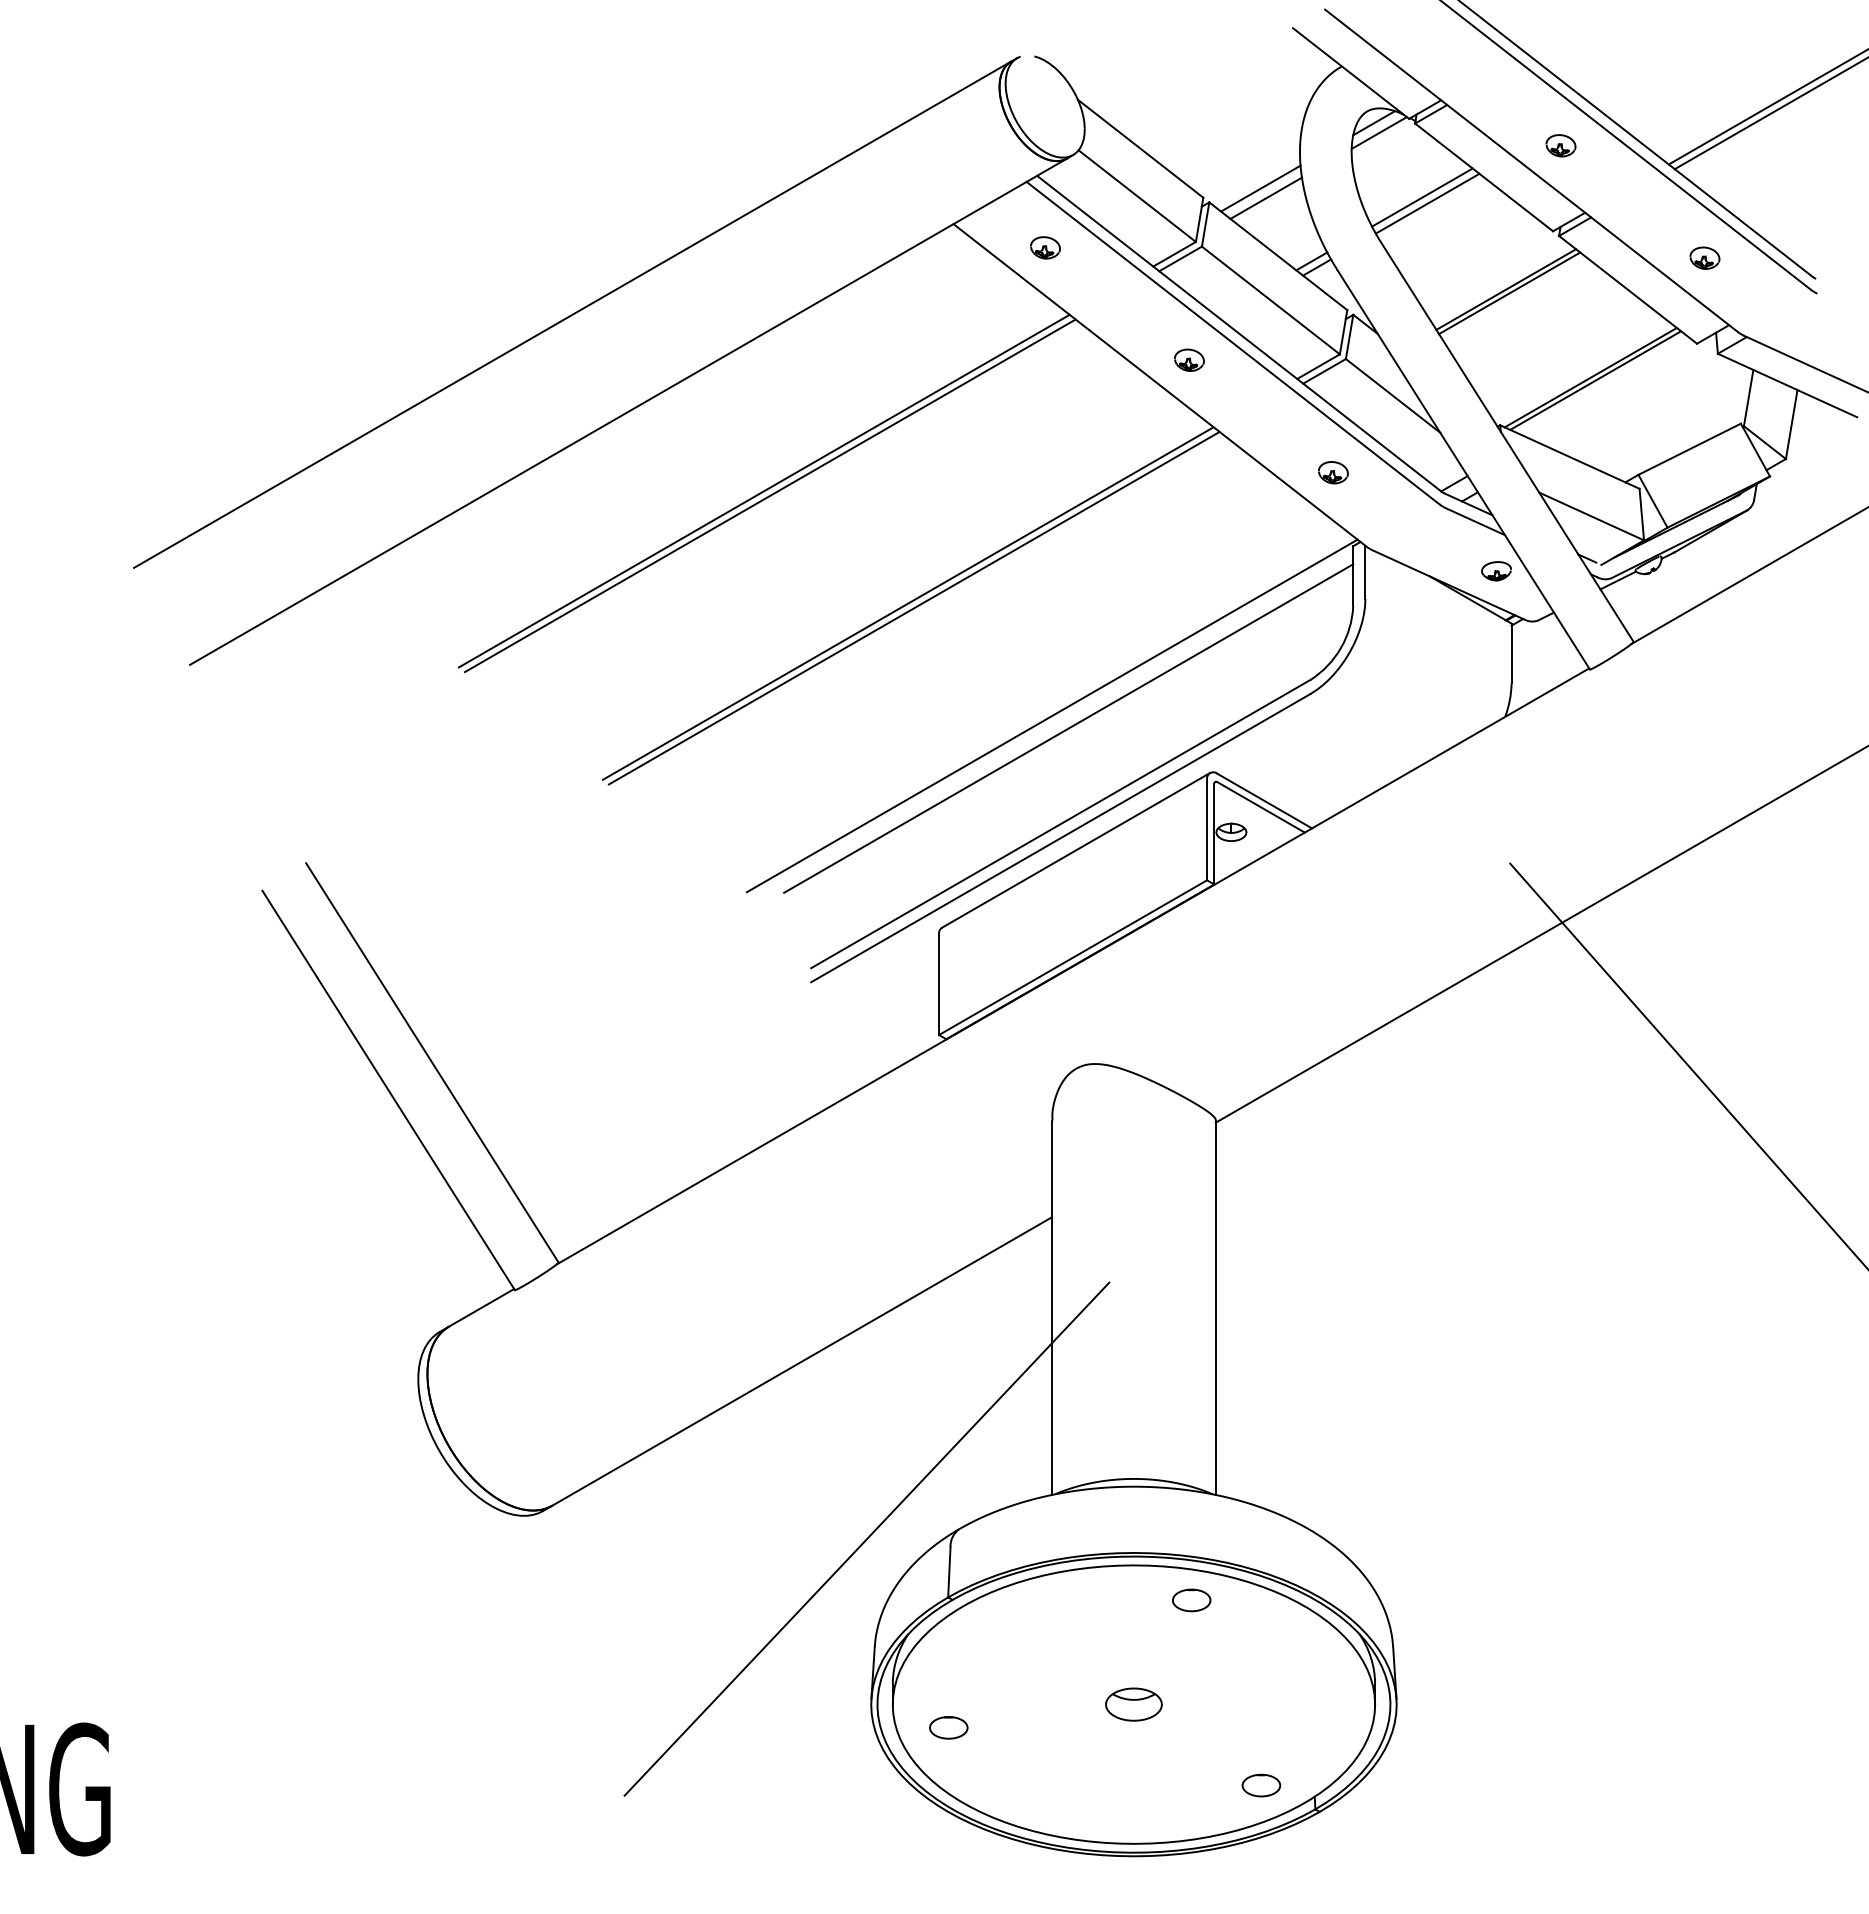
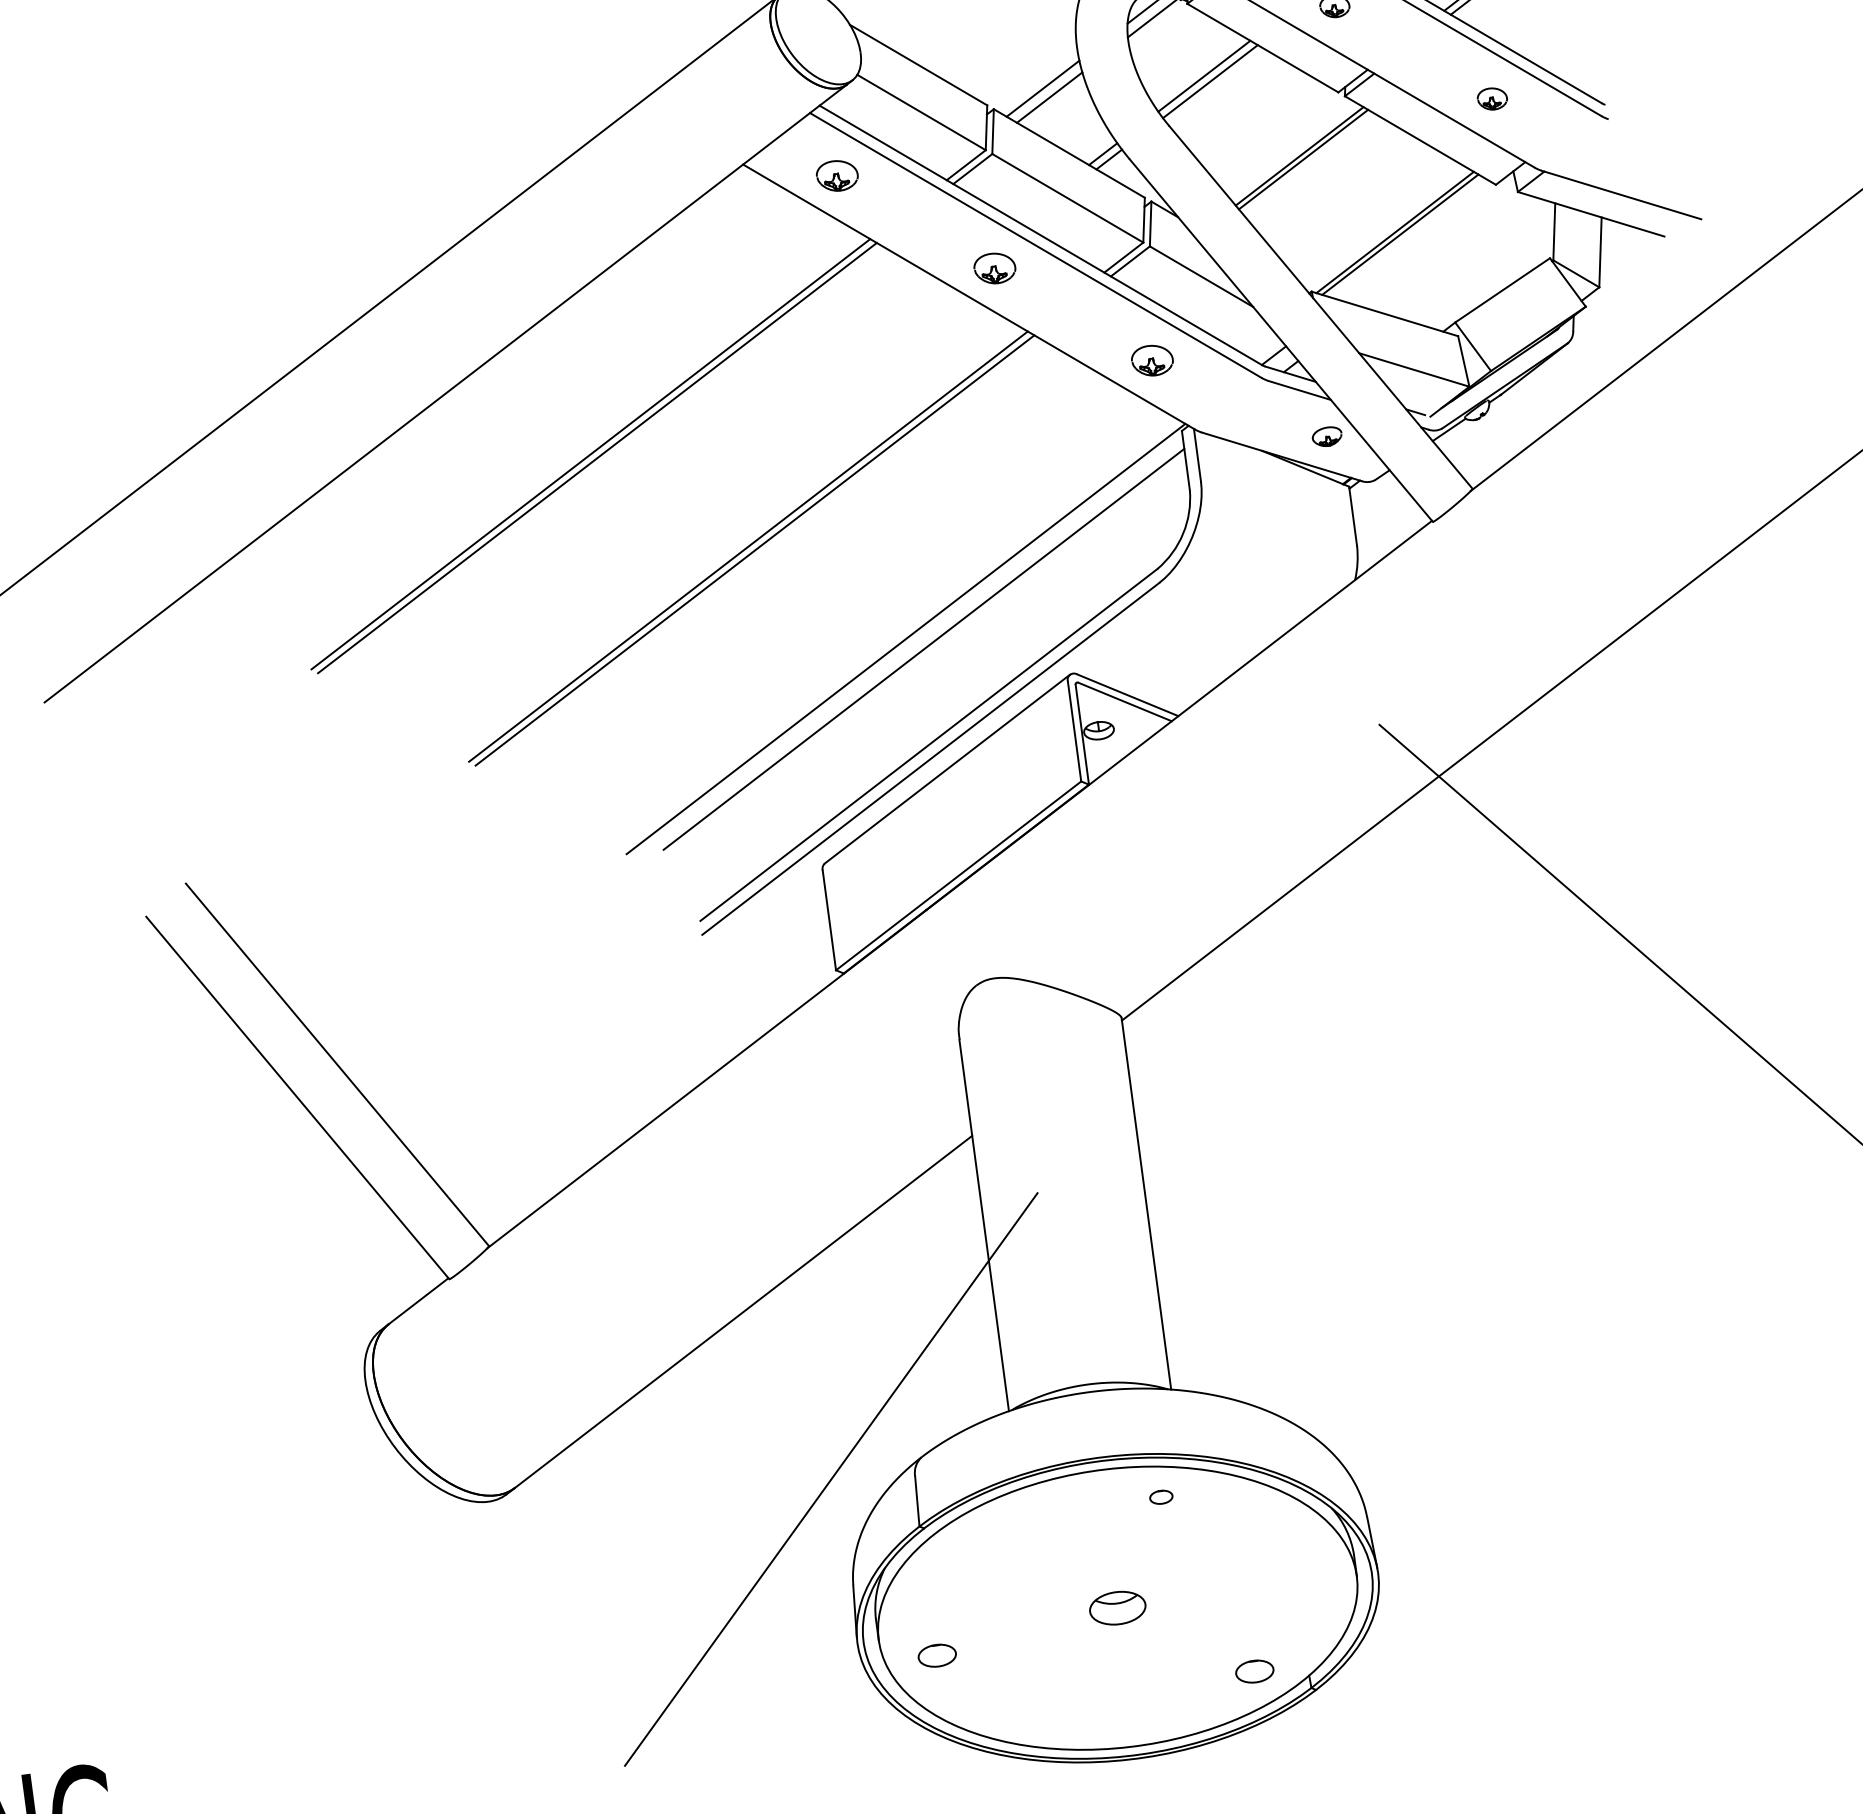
part: (1045, 247) -> (837, 175), size x1.4
part: (1189, 359) -> (994, 267), size x1.4
part: (1333, 472) -> (1152, 360), size x1.4
part: (1191, 1600) -> (1161, 1497), size x0.6

